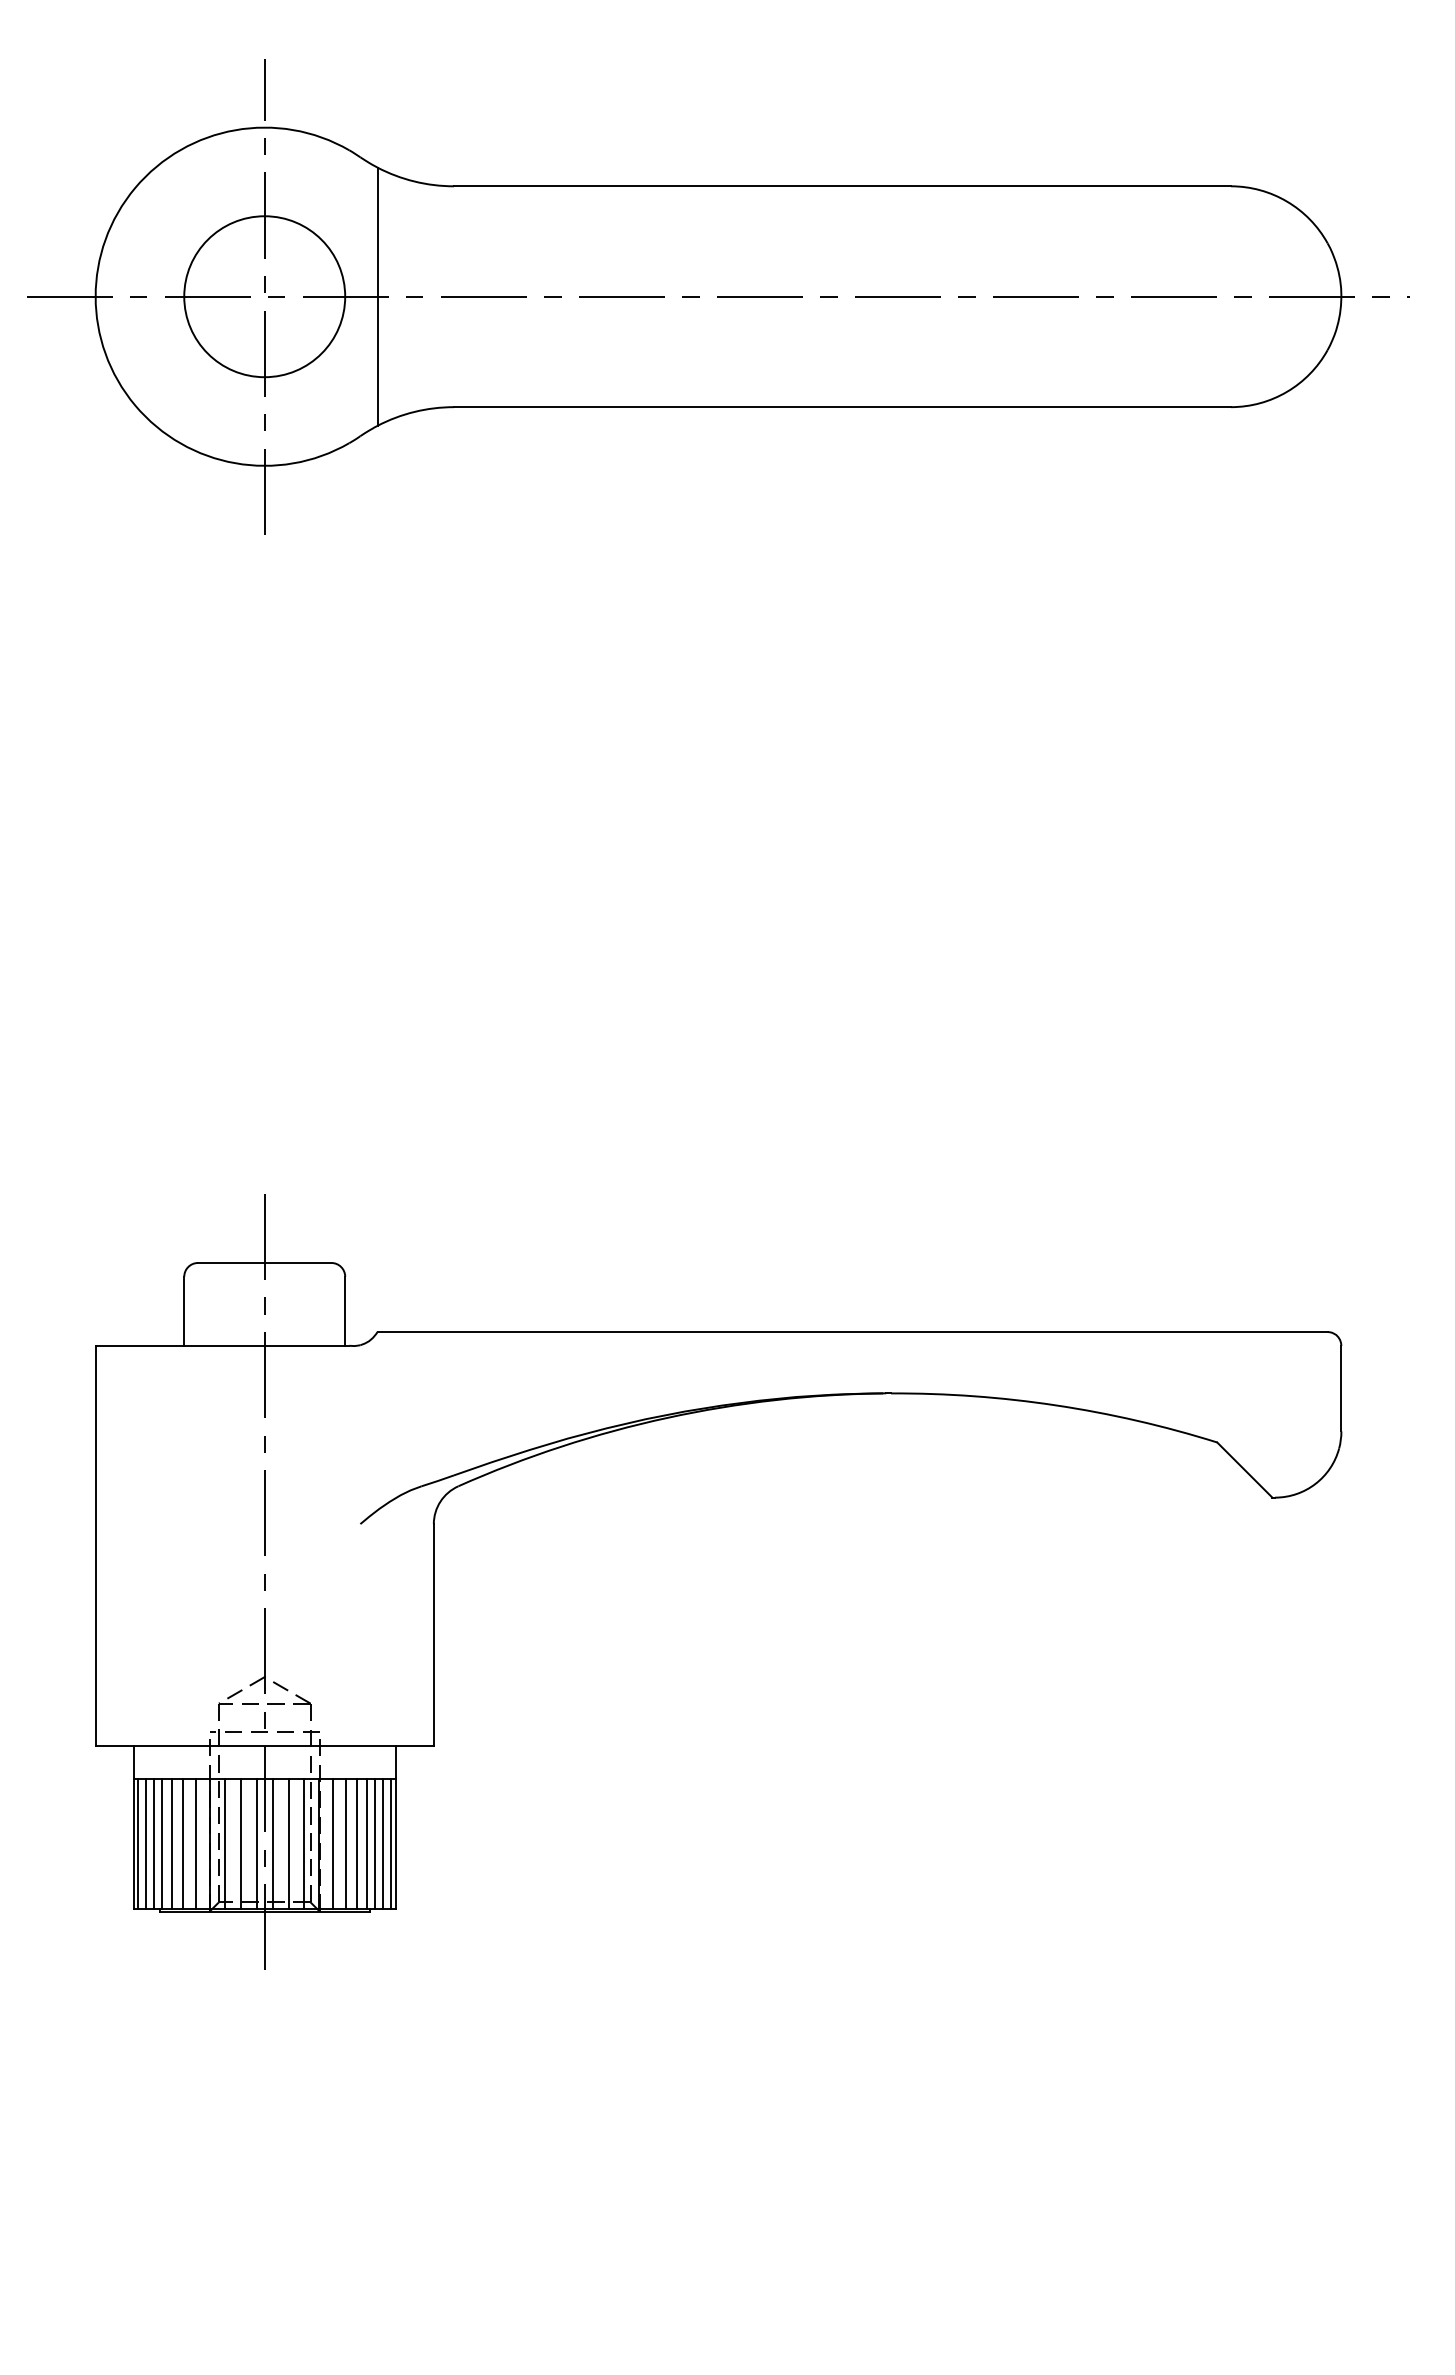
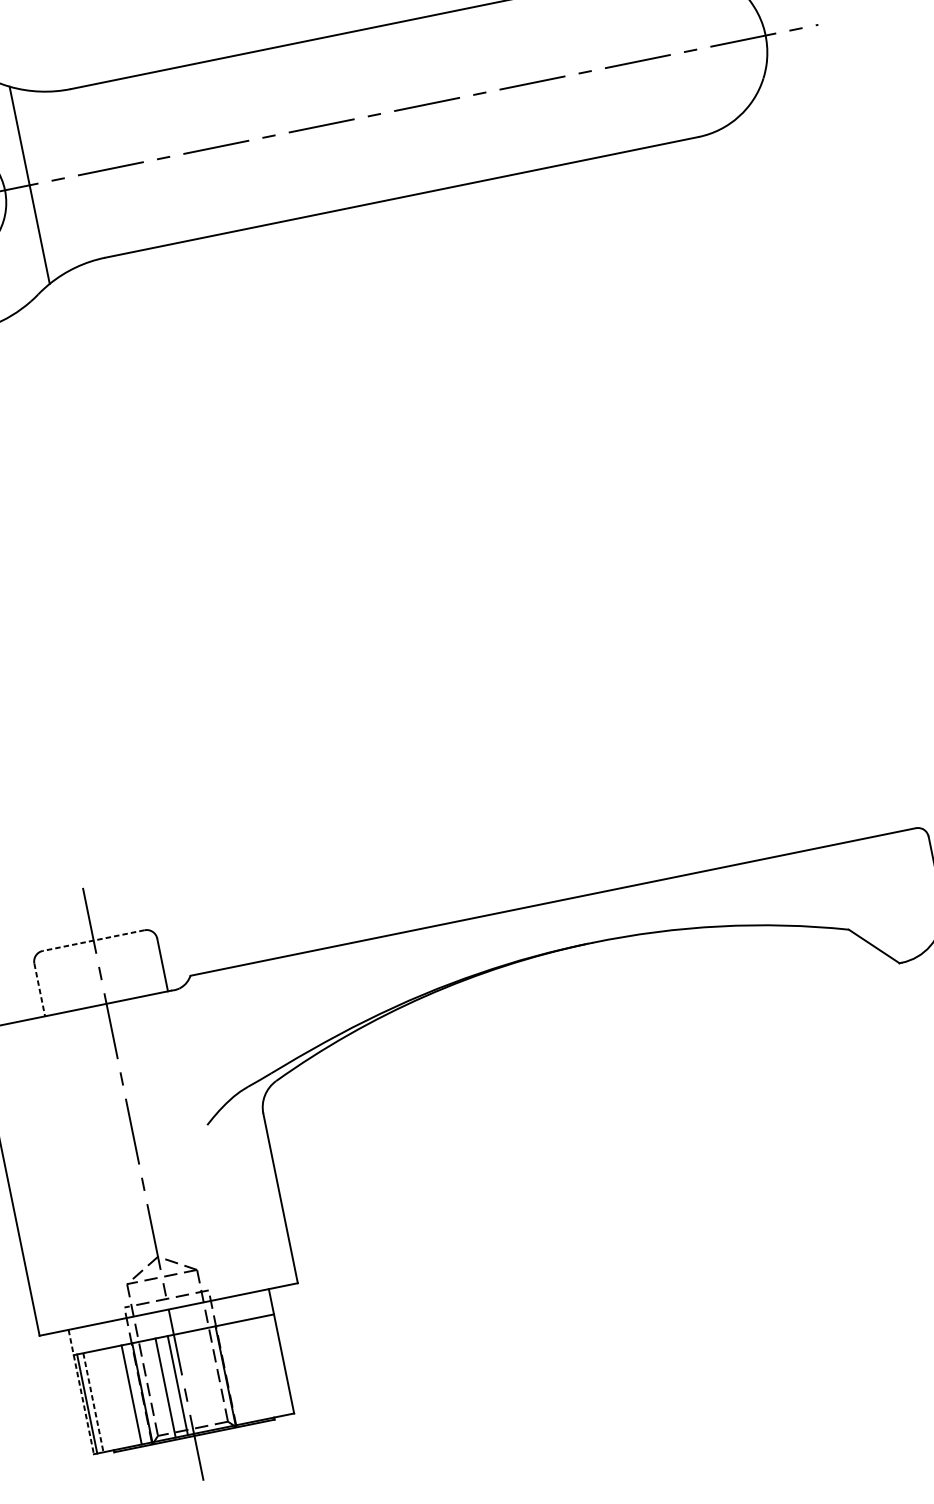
line: (264, 1262) -> (93, 940), solid -> dashed
line: (184, 1311) -> (39, 990), solid -> dashed
line: (133, 1828) -> (81, 1392), solid -> dashed
line: (154, 1843) -> (99, 1400), removed
line: (162, 1843) -> (105, 1399), removed
line: (172, 1843) -> (113, 1398), removed
line: (183, 1843) -> (121, 1396), removed
line: (225, 1843) -> (153, 1389), removed
line: (272, 1843) -> (189, 1382), removed
line: (288, 1843) -> (202, 1380), removed
line: (304, 1843) -> (214, 1377), removed
line: (333, 1843) -> (236, 1373), removed
line: (346, 1843) -> (246, 1371), removed
line: (357, 1843) -> (254, 1369), removed
line: (367, 1843) -> (262, 1367), removed
line: (375, 1843) -> (268, 1366), removed
line: (383, 1843) -> (274, 1365), removed
line: (391, 1843) -> (280, 1364), removed
line: (146, 1844) -> (93, 1403), solid -> dashed

